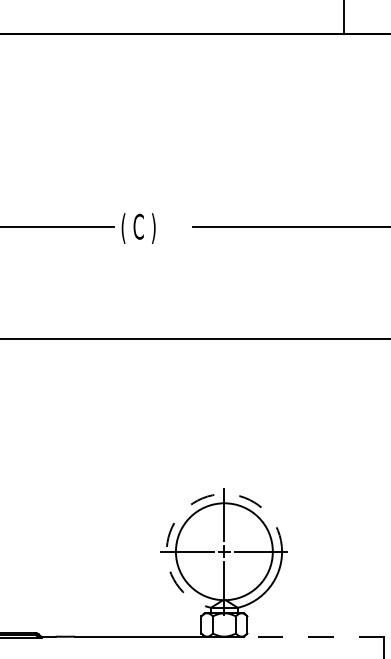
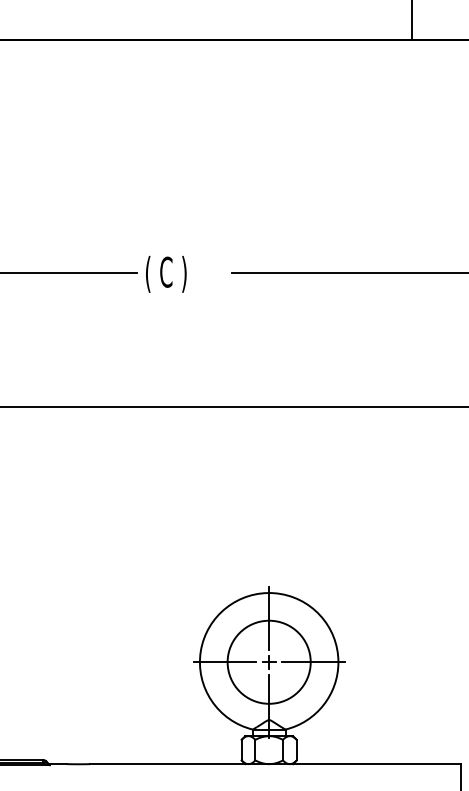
arc: (188, 506) -> (226, 607), dashed -> solid
circle: (224, 551) -> (269, 661), size x0.71
line: (314, 636) -> (377, 763), dashed -> solid

